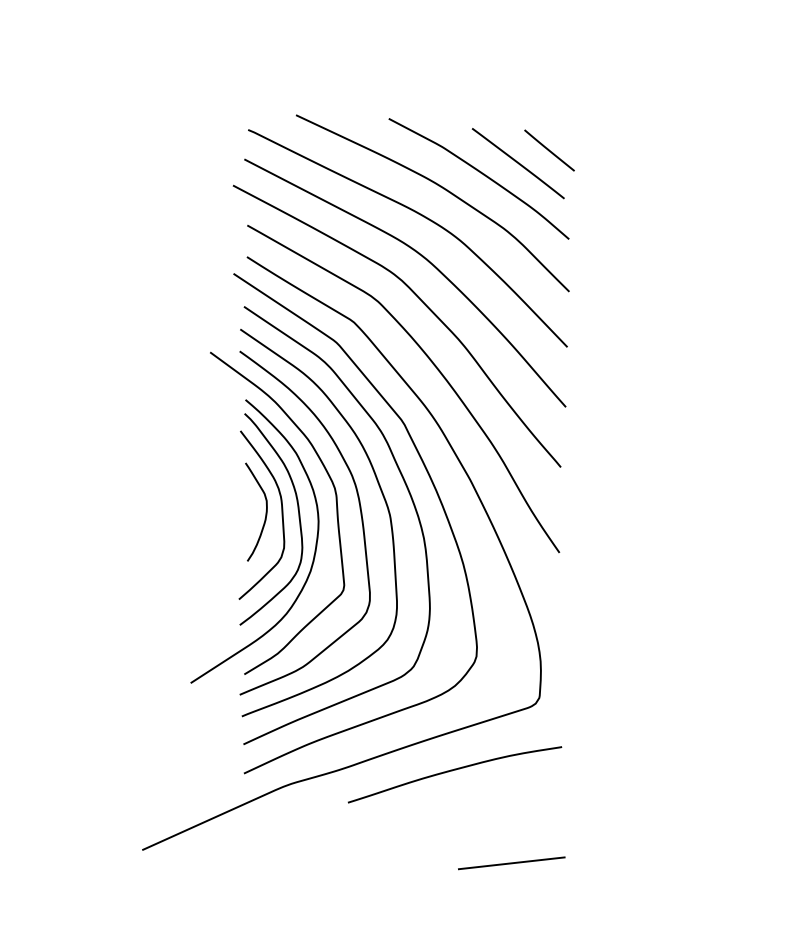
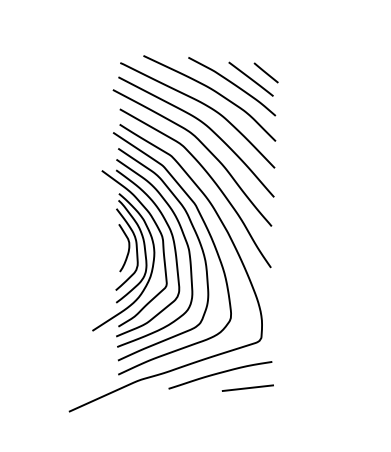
line: (510, 861) -> (247, 387), moved

